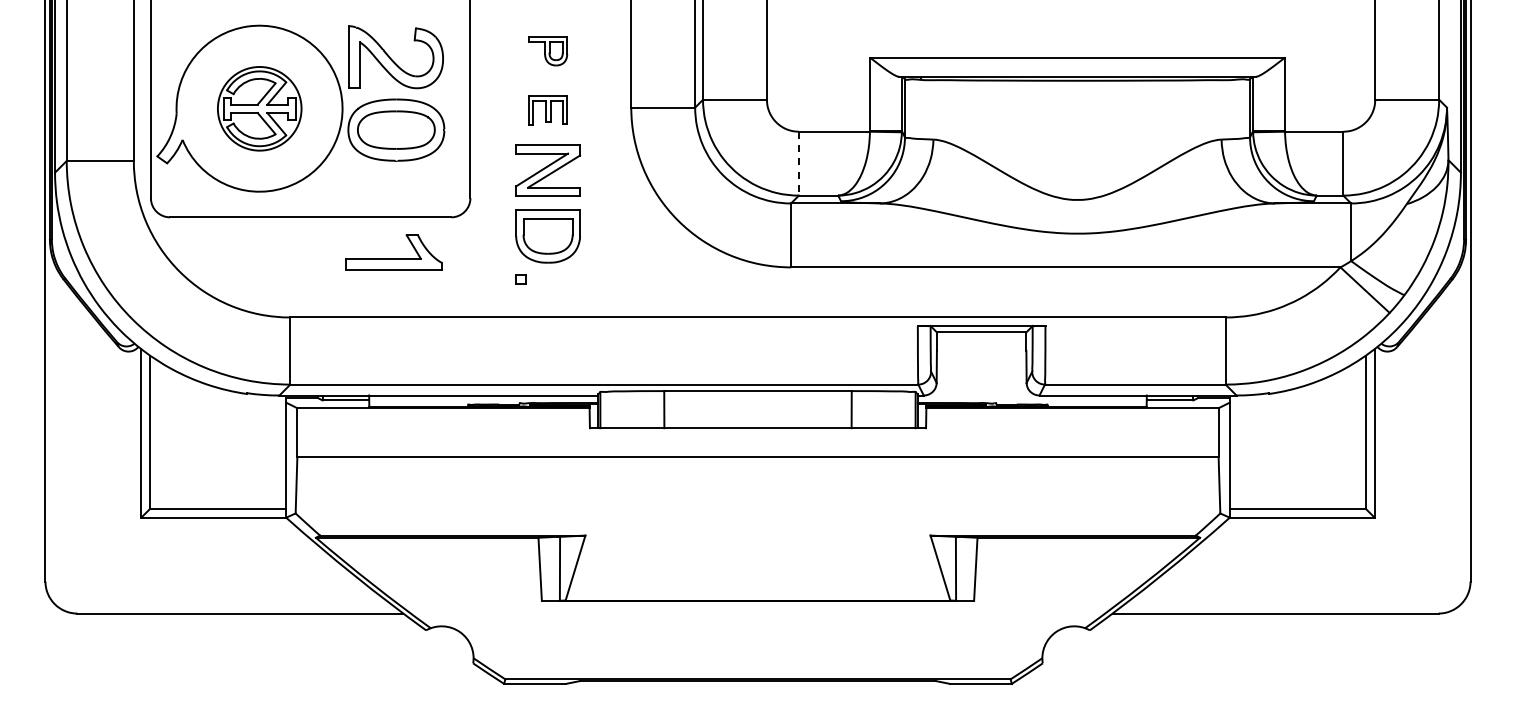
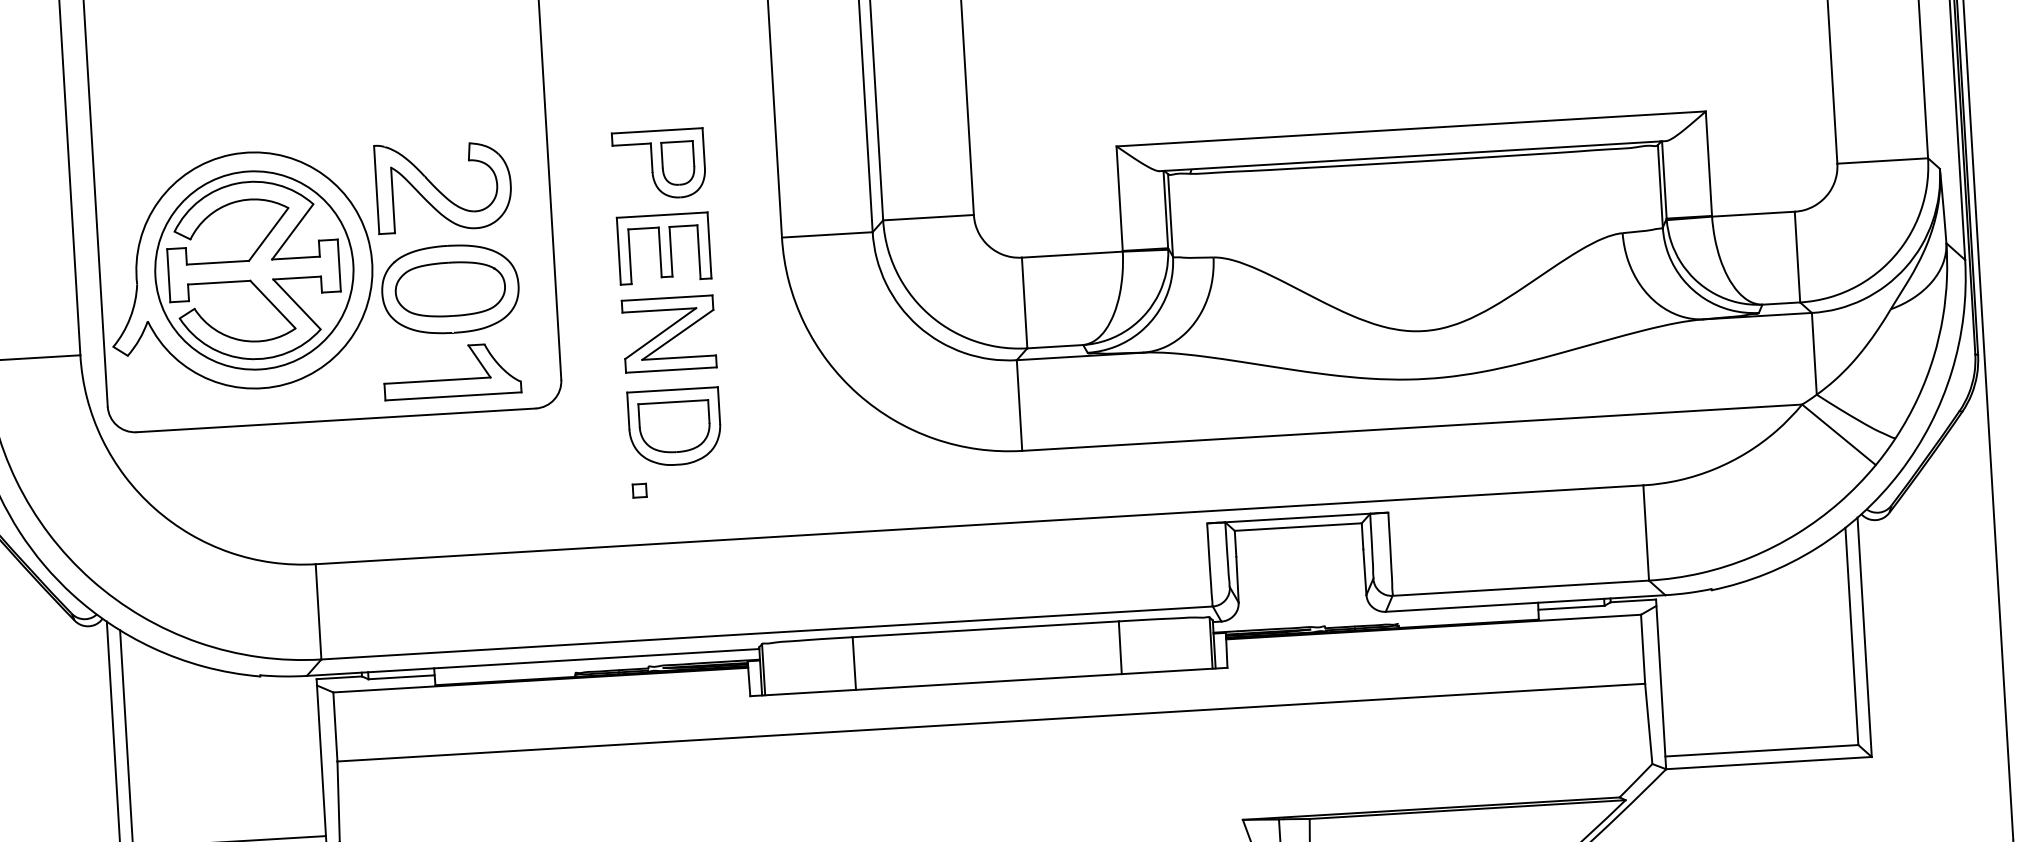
part: (547, 50) -> (658, 163), size x1.67
part: (259, 108) -> (254, 270), size x1.67
part: (547, 110) -> (663, 248), size x1.67
line: (798, 163) -> (1024, 302), dashed -> solid
part: (393, 252) -> (451, 371), moved

